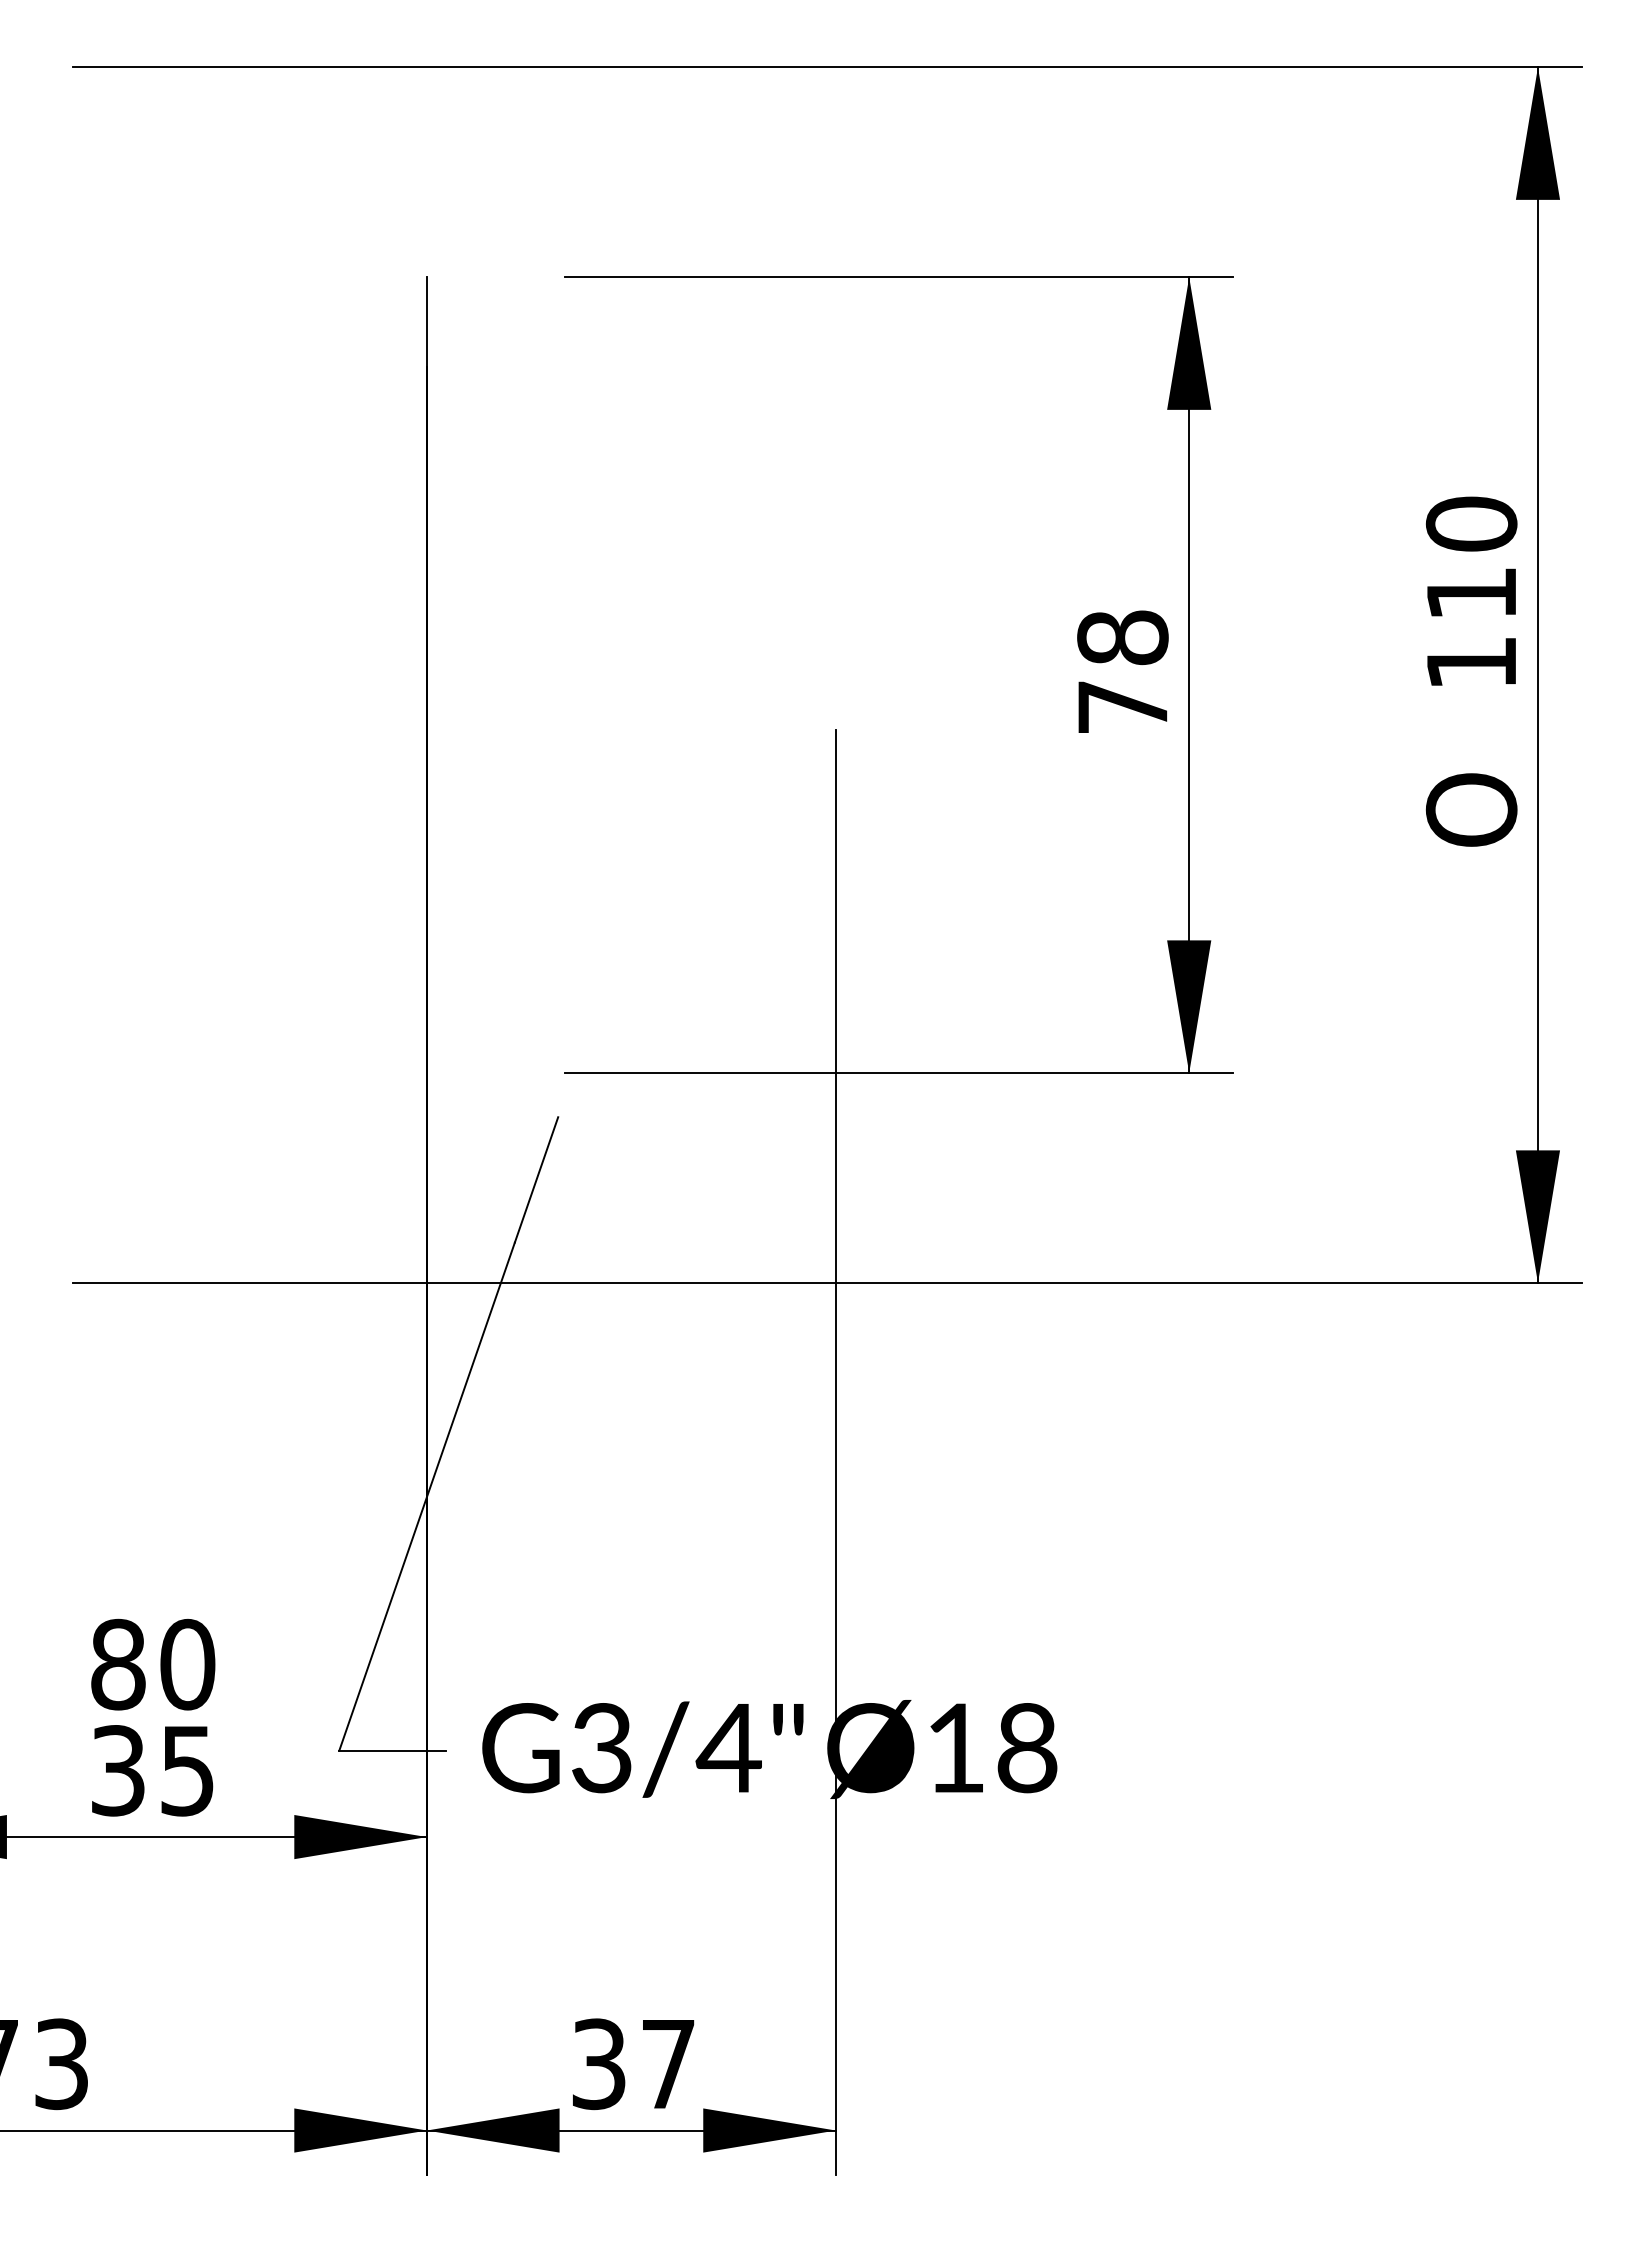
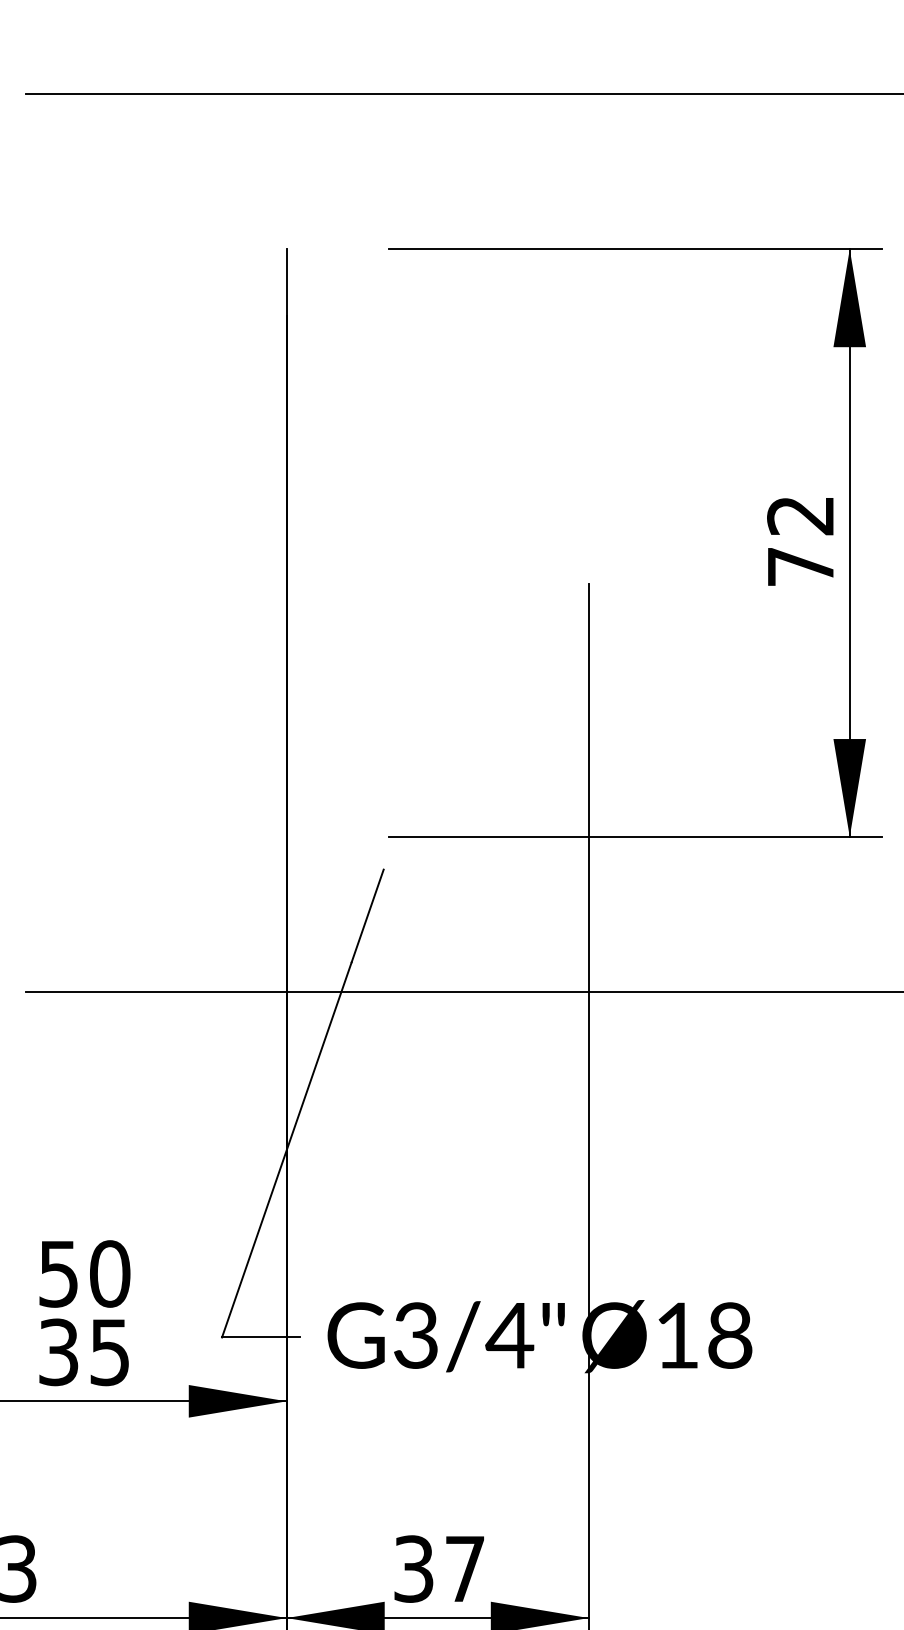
text: (1122, 637) -> (800, 515), 78 -> 72
text: (118, 1664) -> (58, 1273), 80 -> 50

